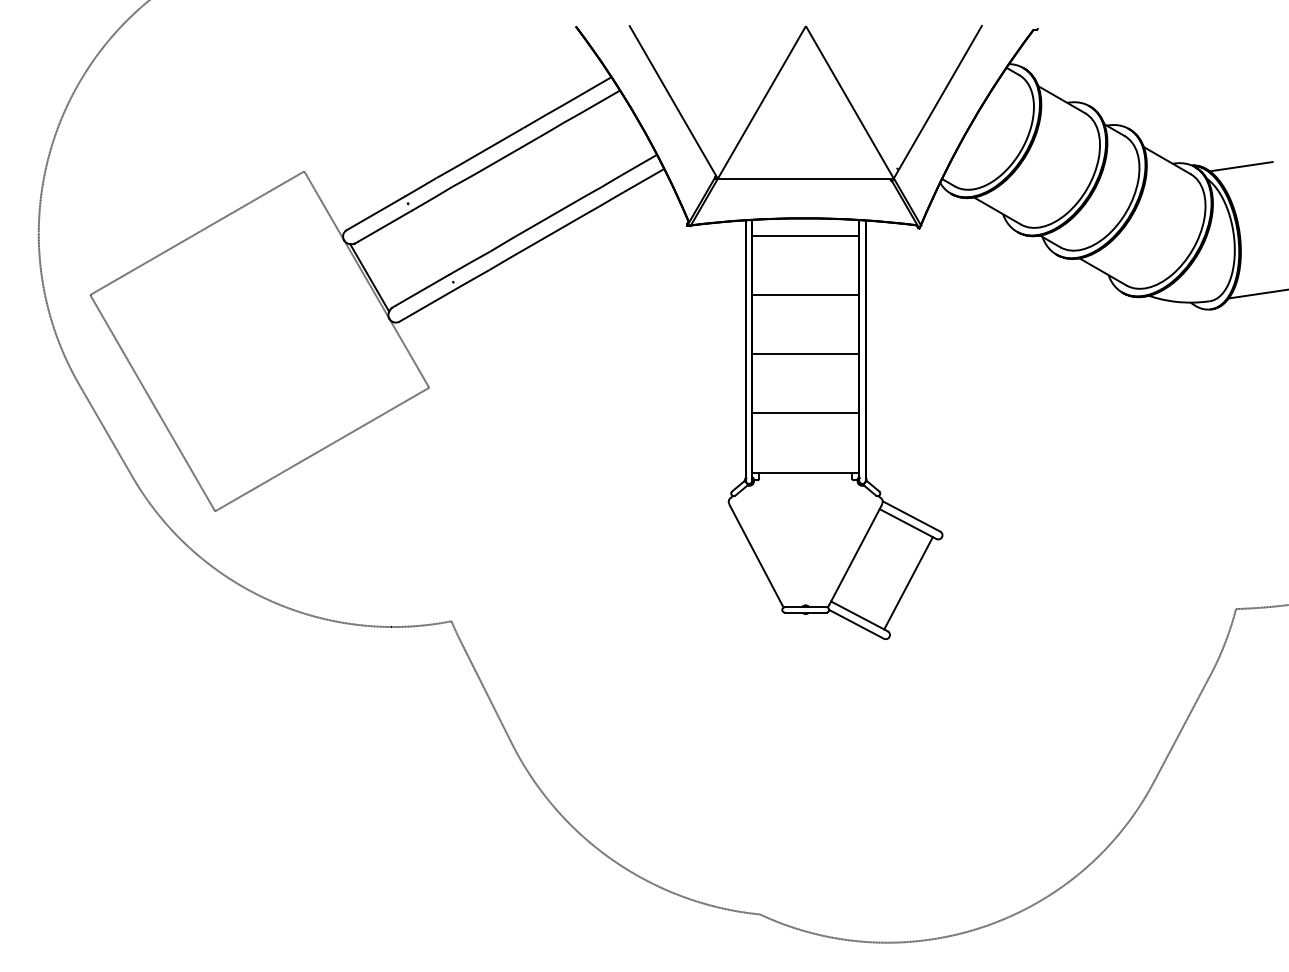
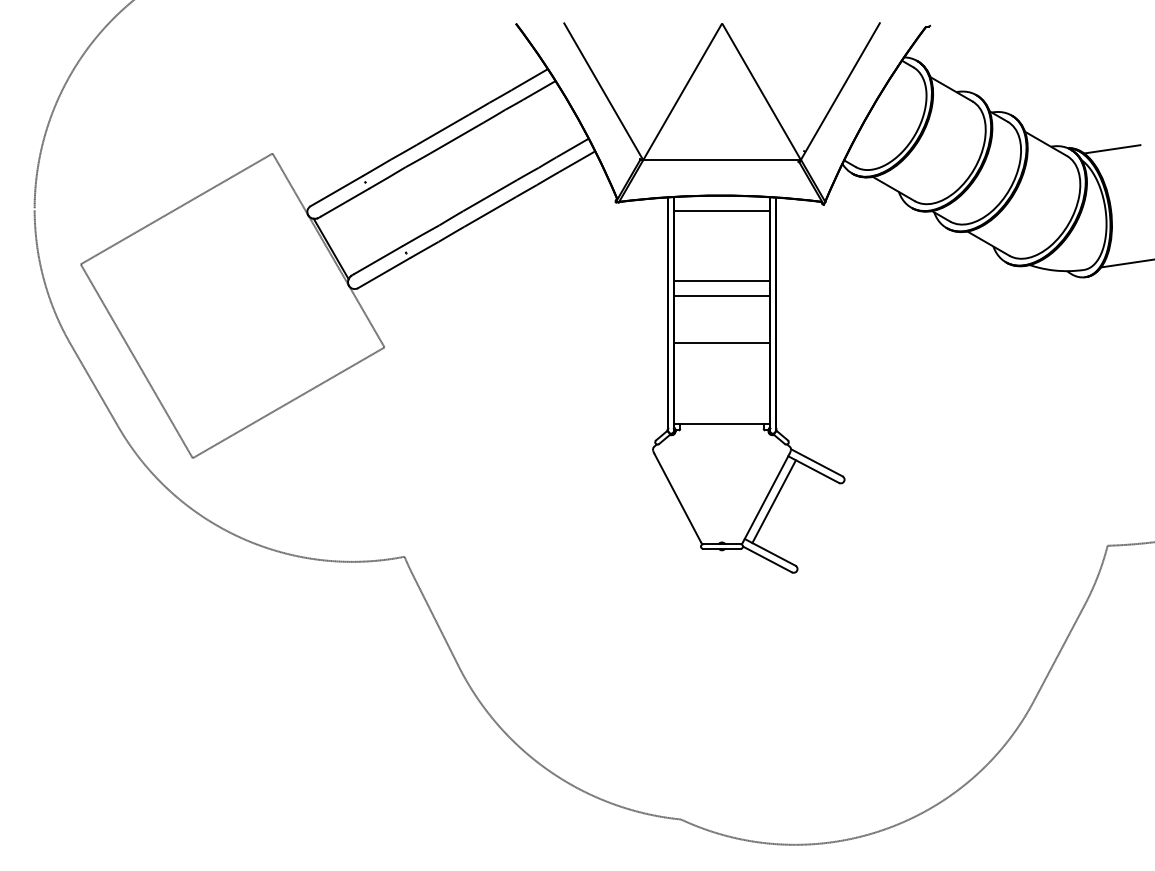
line: (805, 295) -> (721, 296), moved
line: (805, 354) -> (721, 281), moved
line: (805, 413) -> (721, 343), moved
line: (907, 583) -> (773, 501), moved

